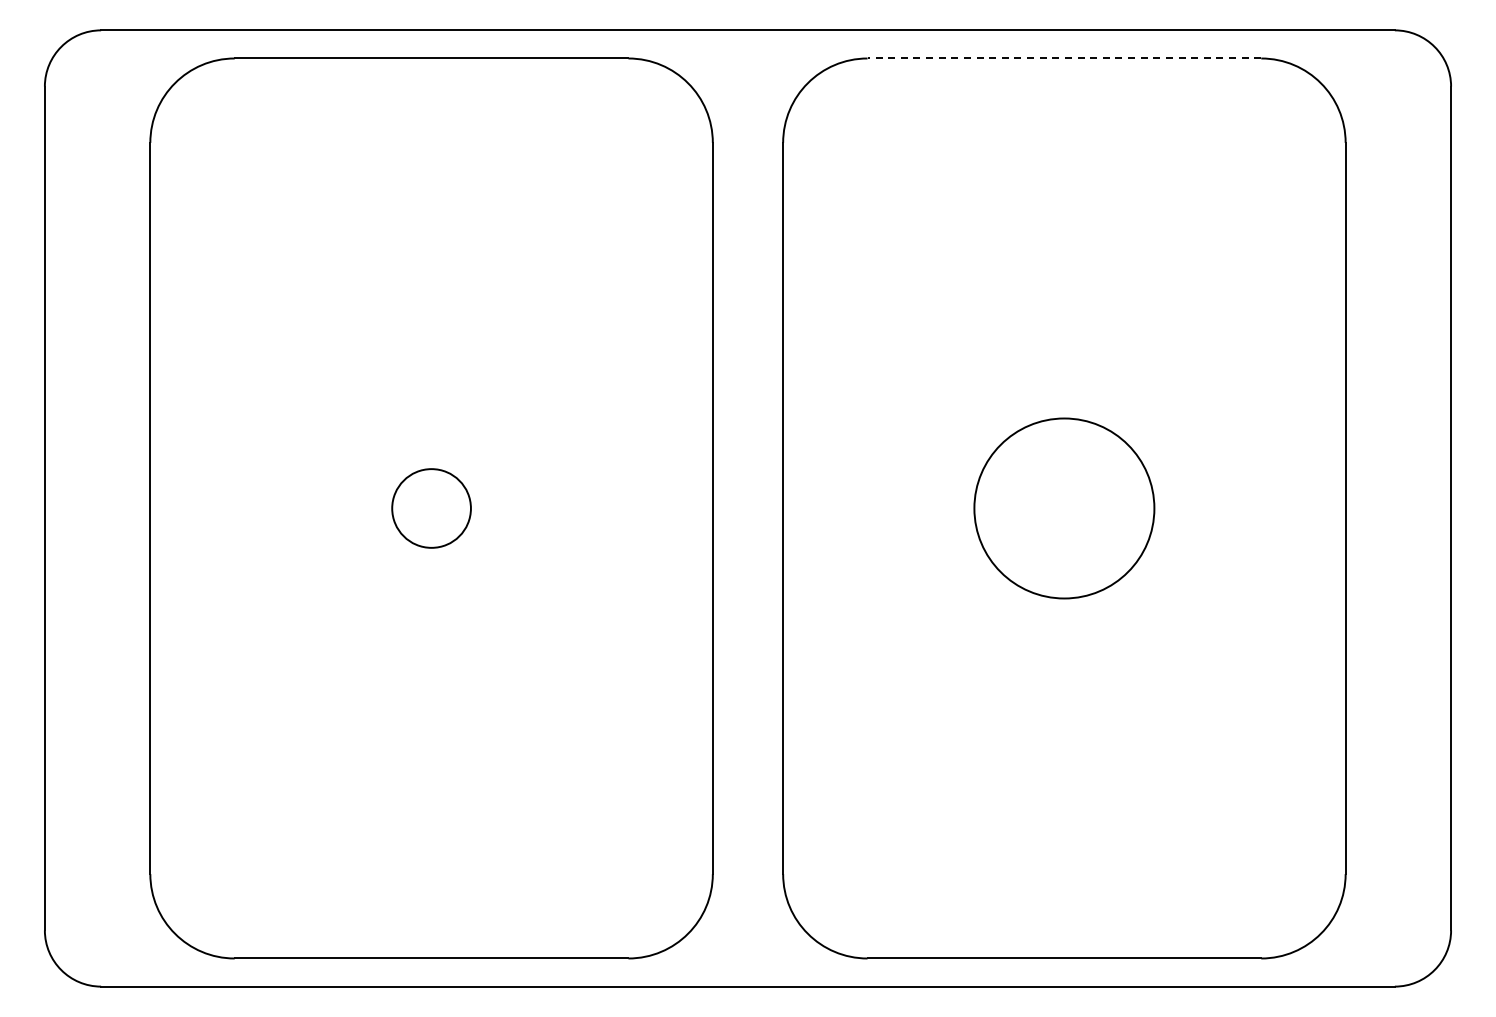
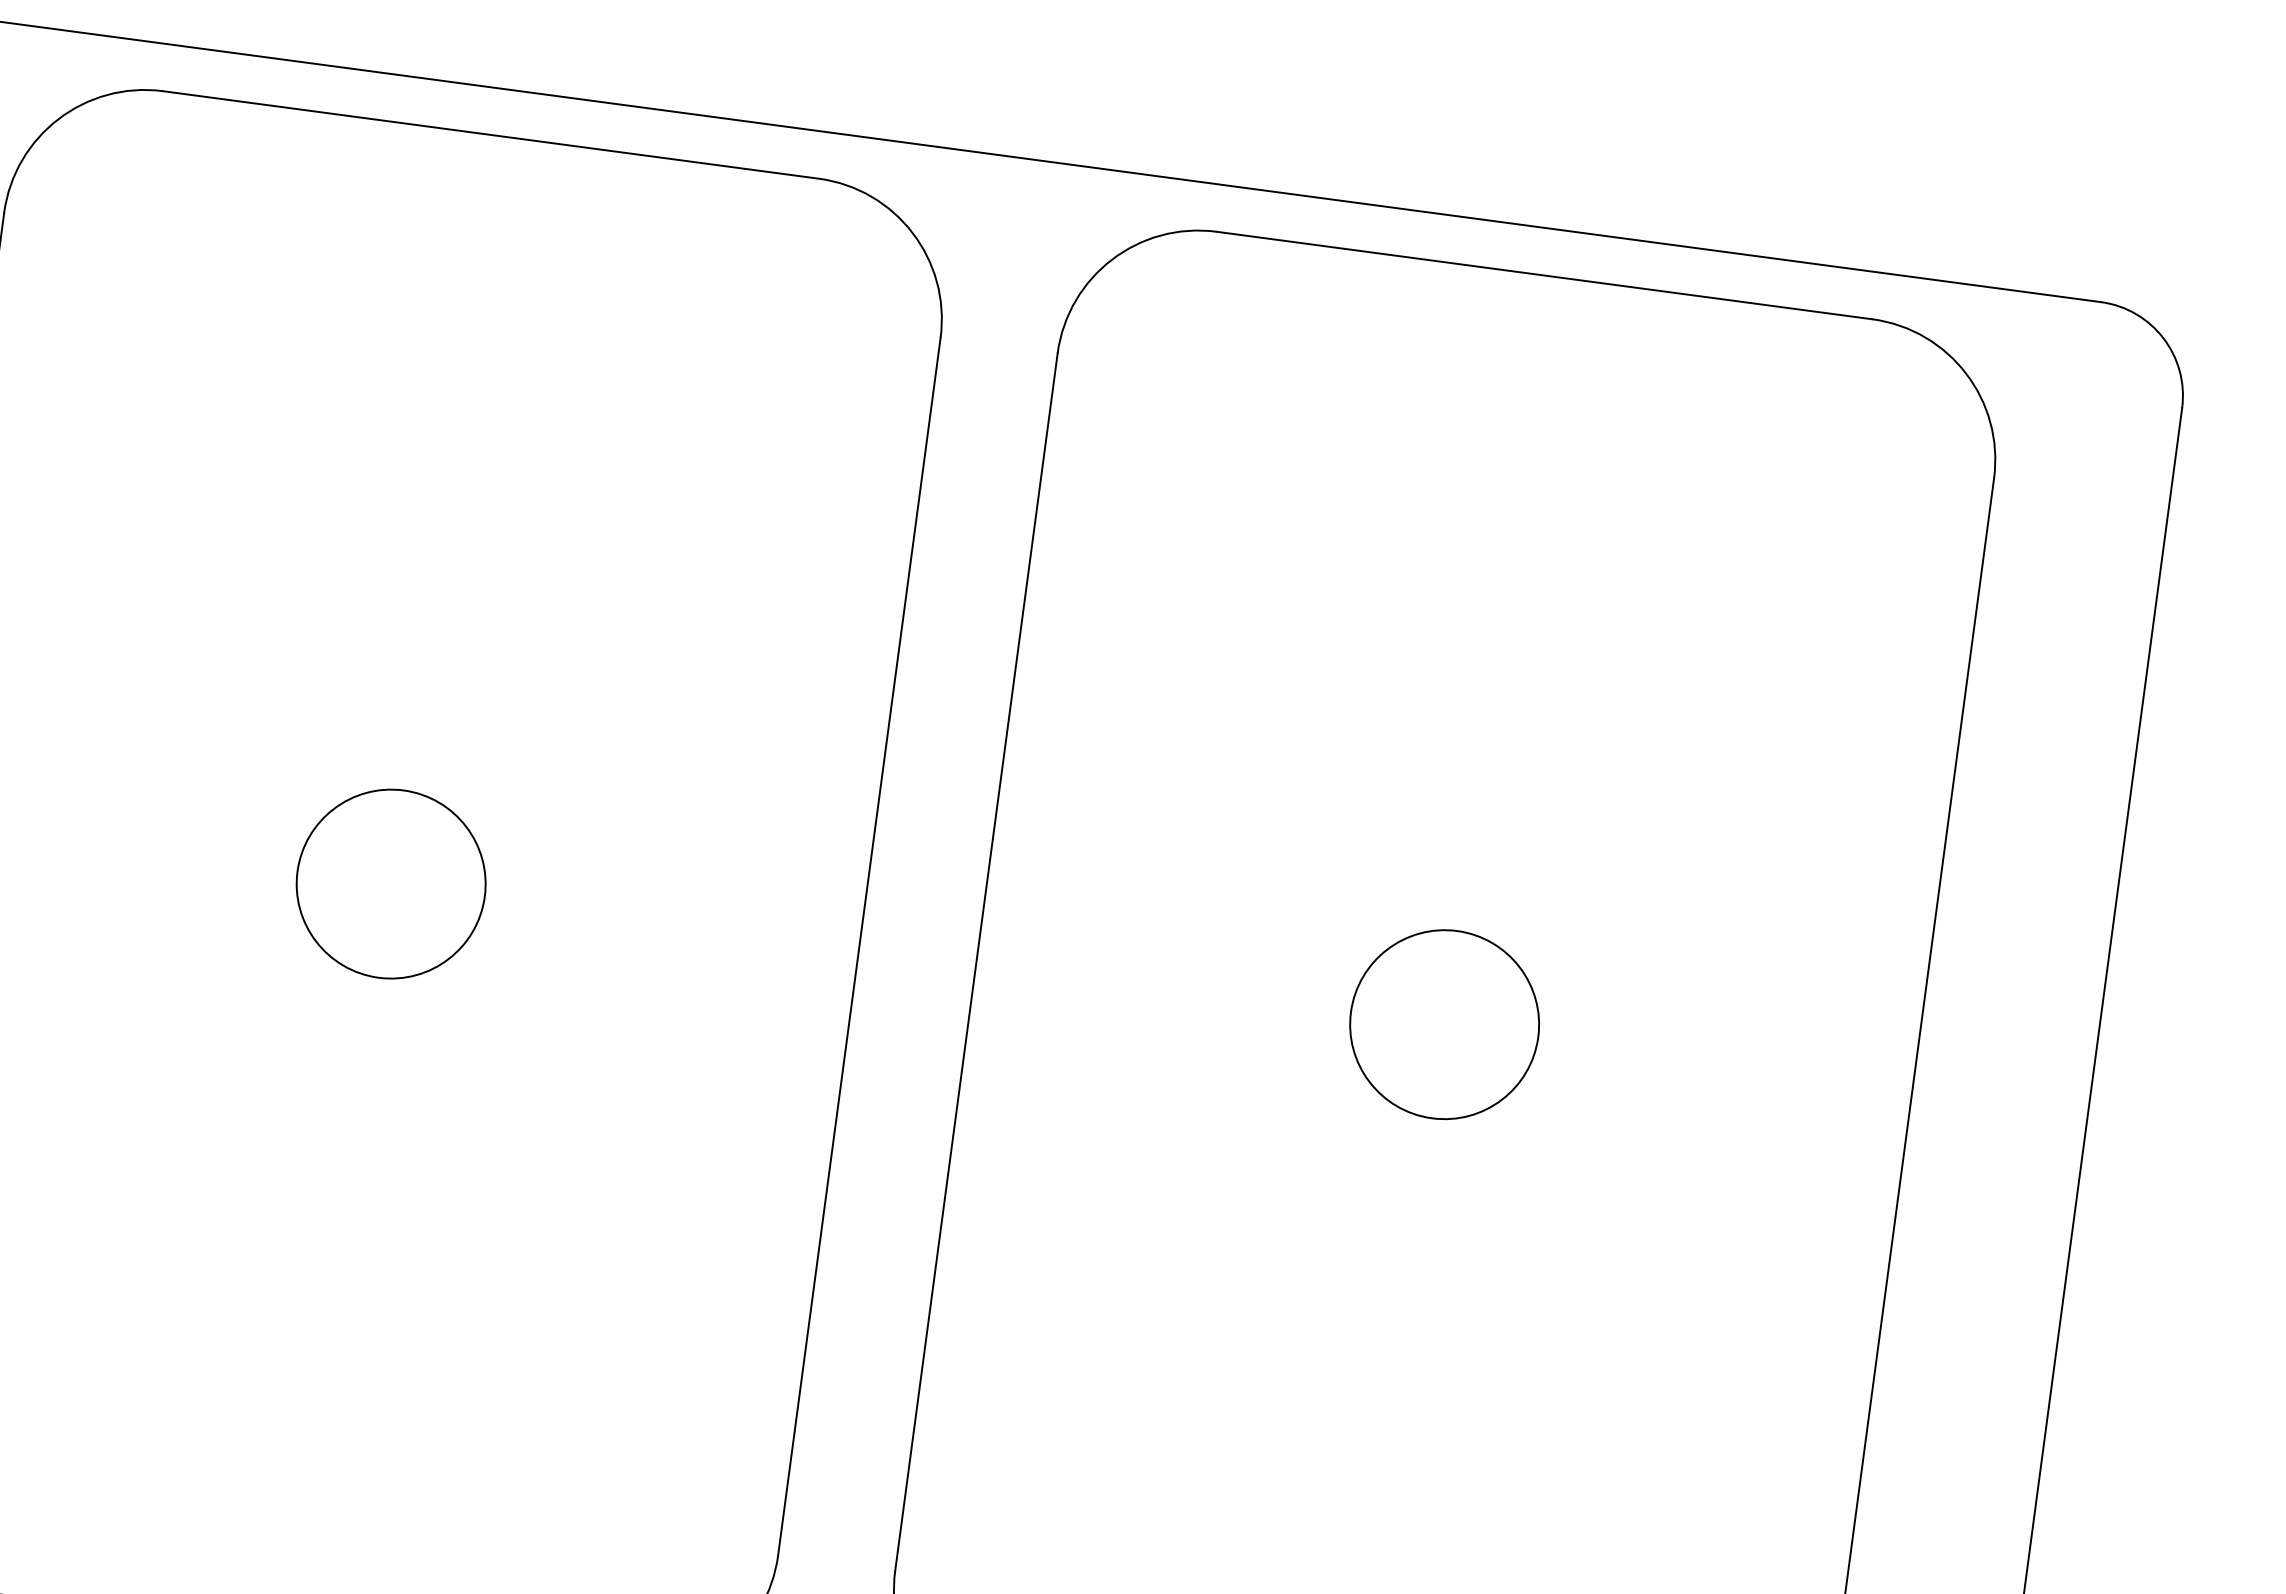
line: (1064, 58) -> (1544, 275), dashed -> solid
circle: (431, 508) -> (391, 884), size x1.43
circle: (1064, 508) -> (1444, 1024), size x0.62

